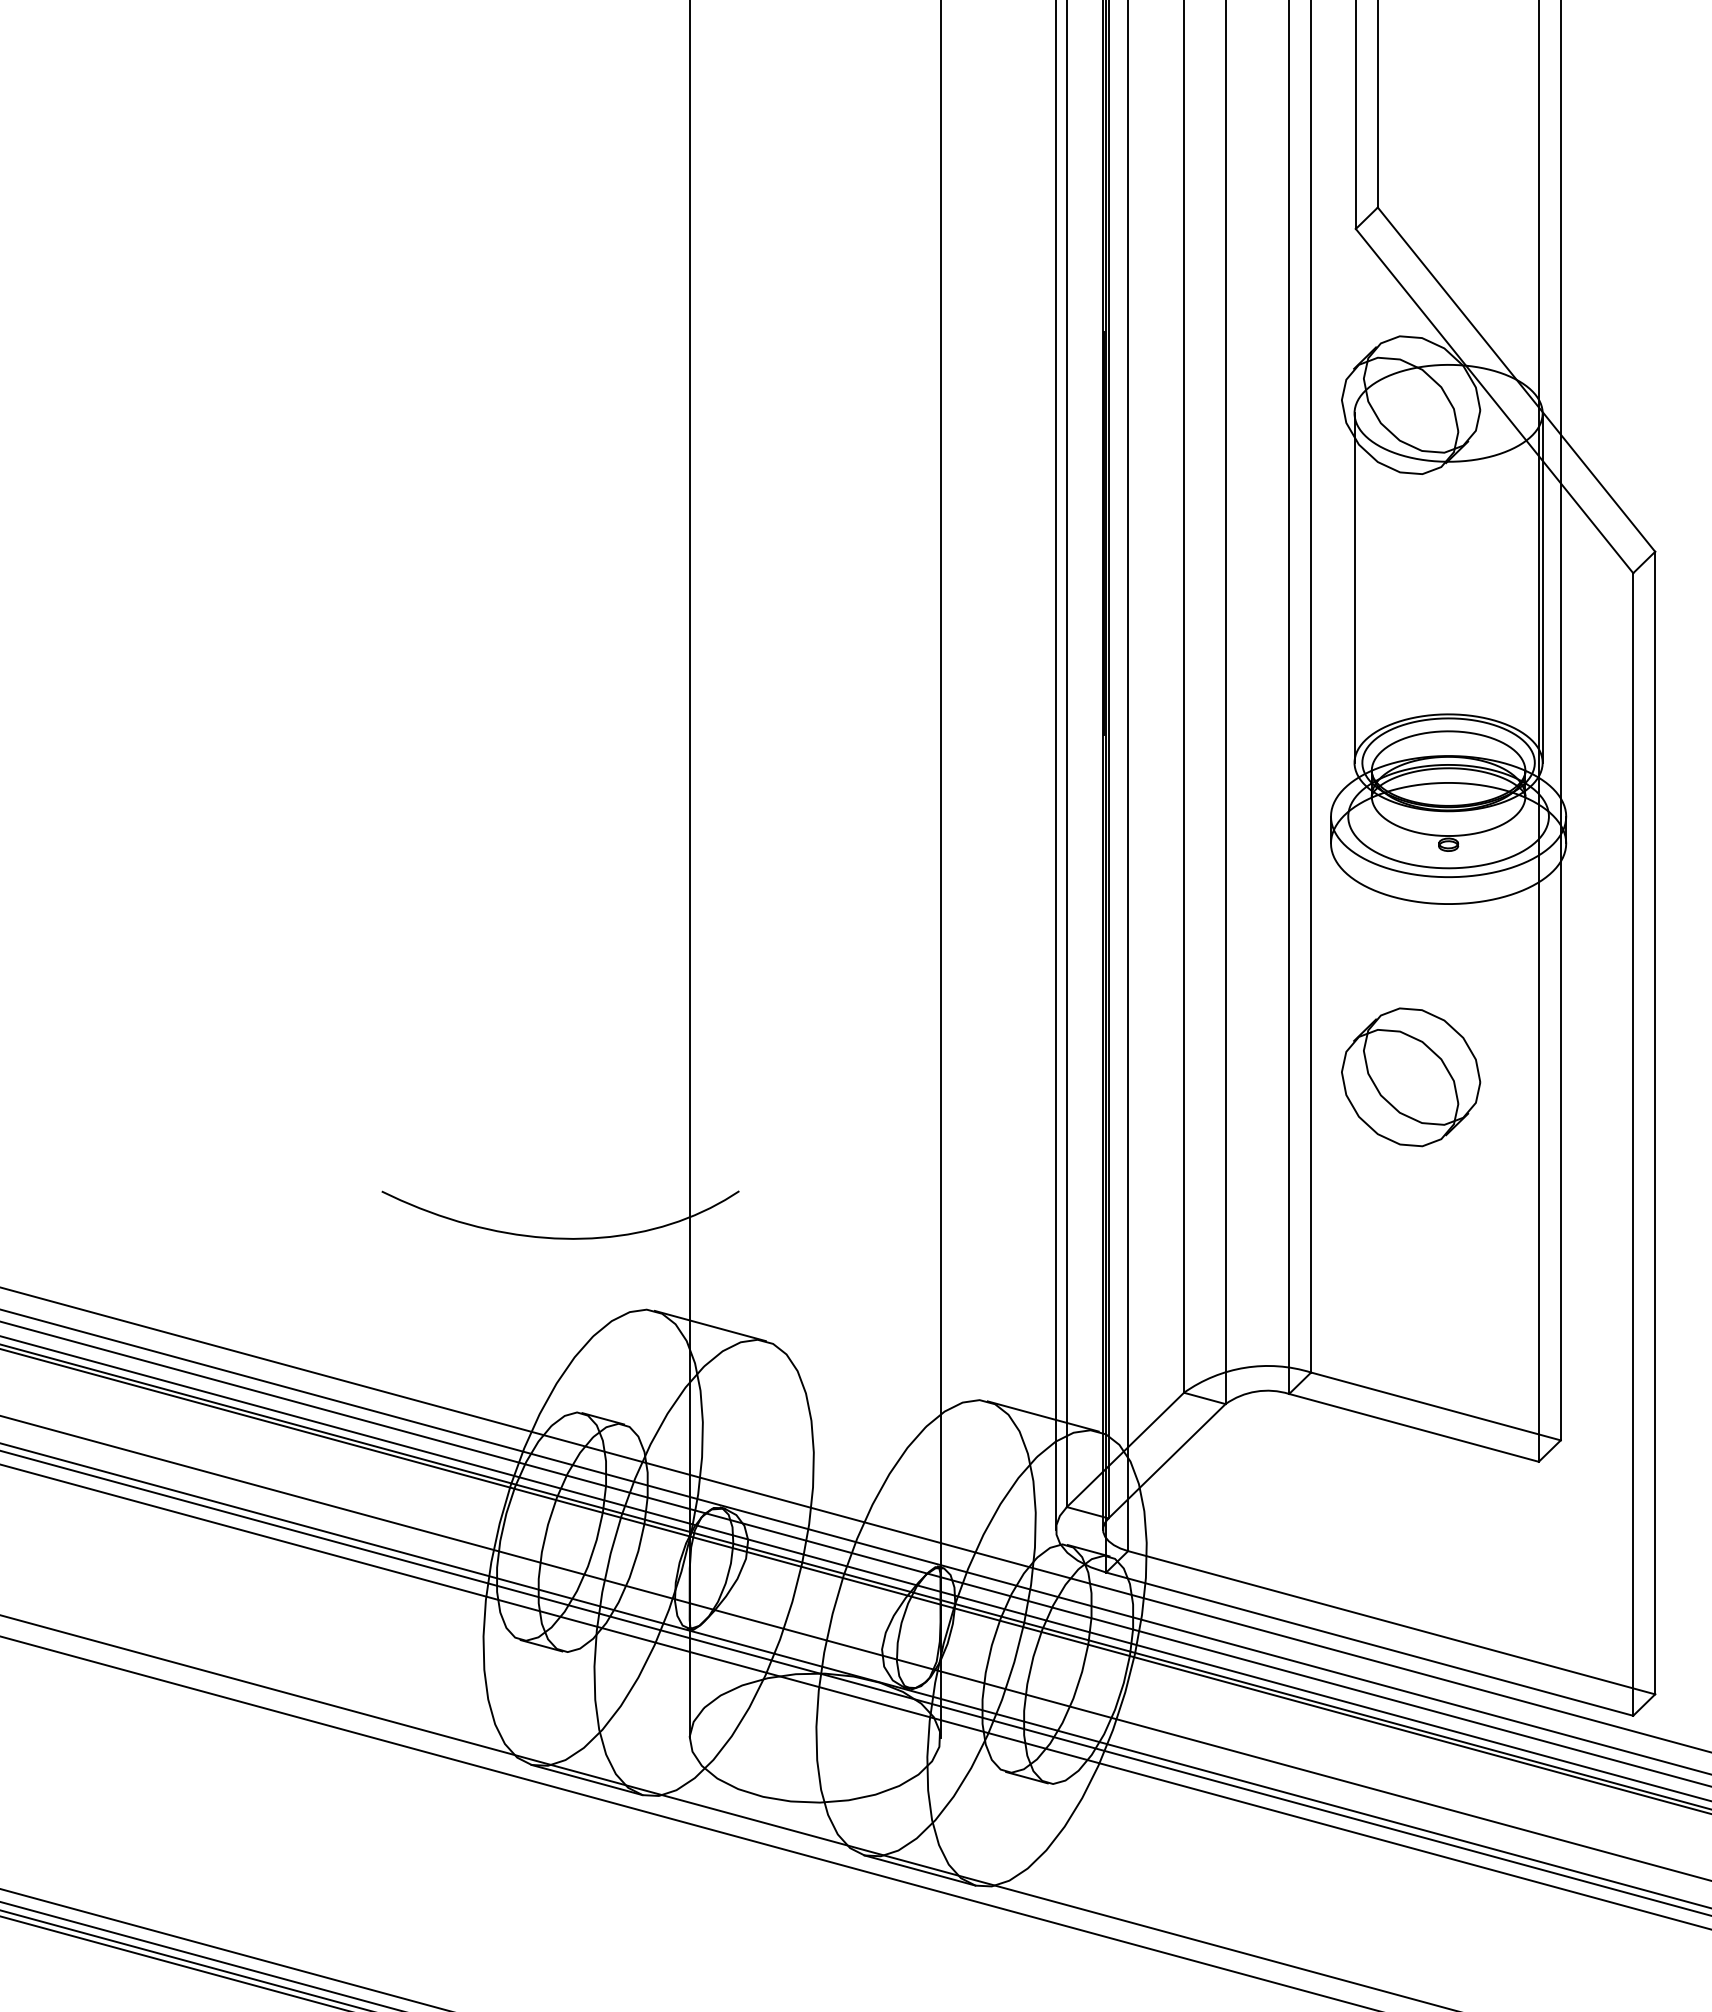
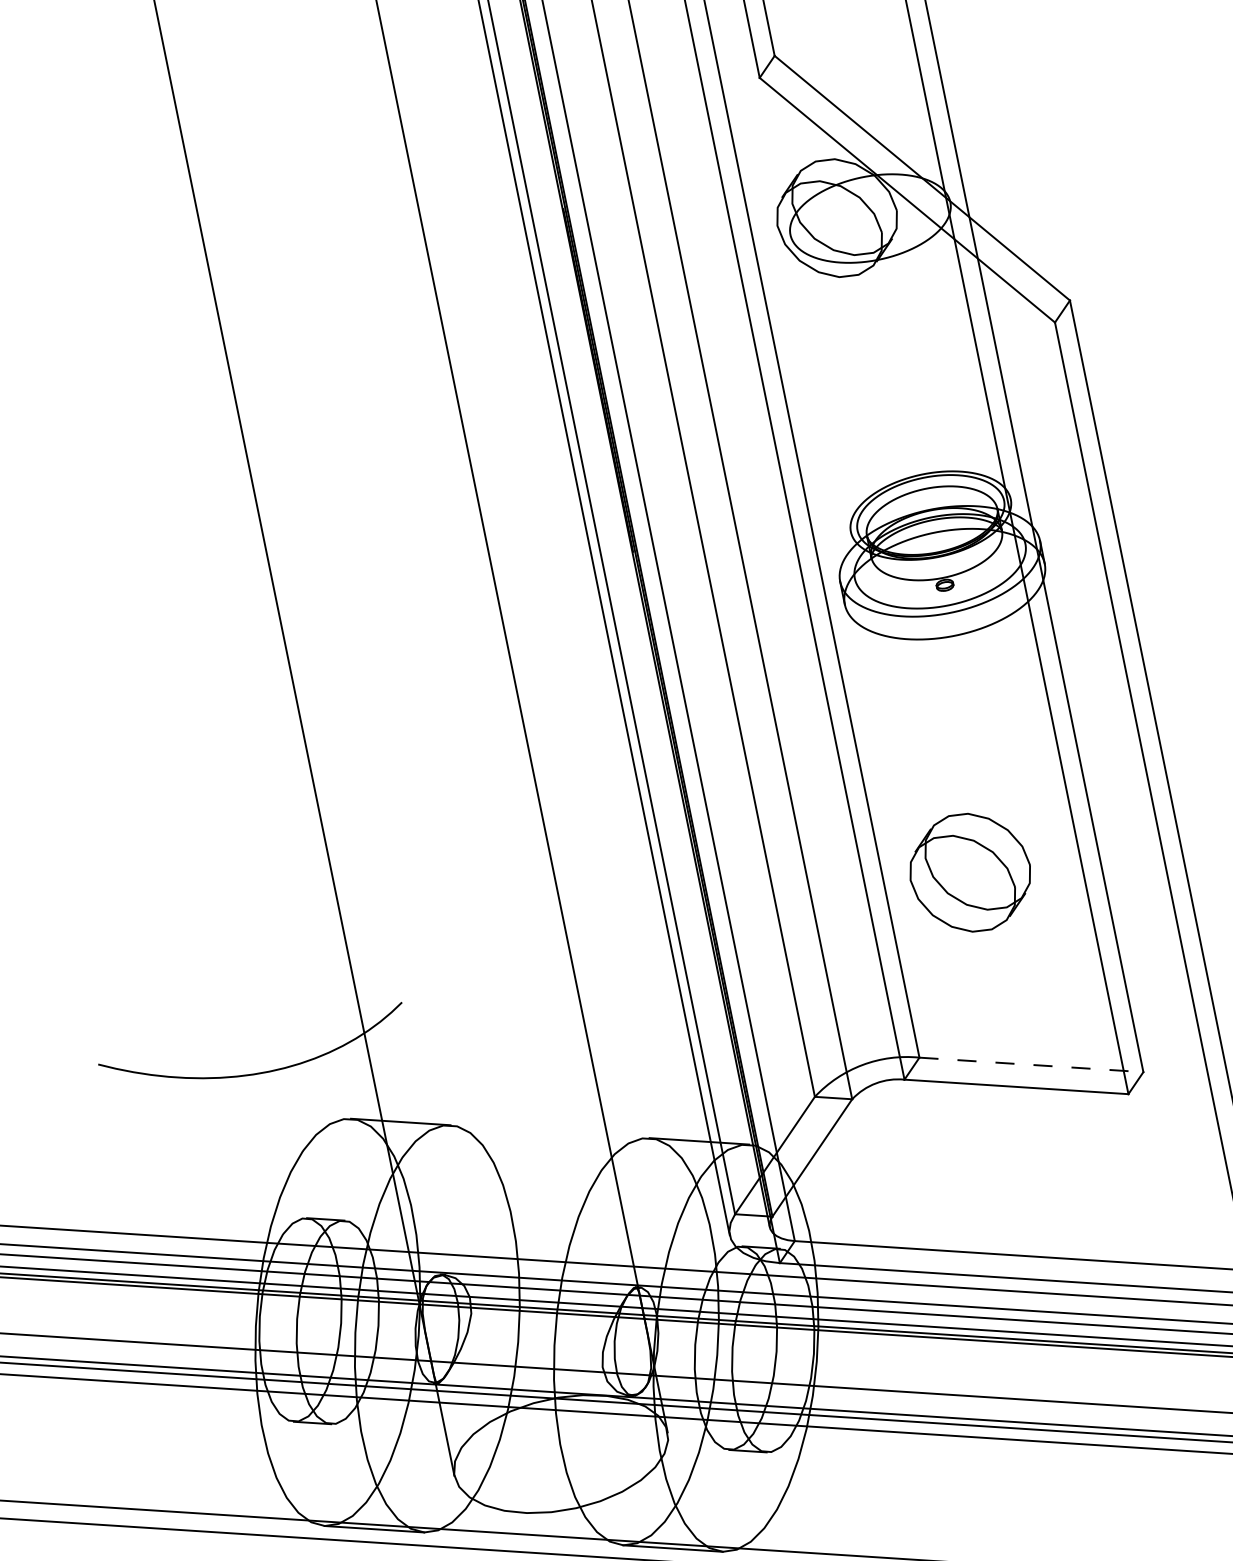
line: (1354, 587) -> (820, 382), removed
line: (1542, 587) -> (980, 350), removed
part: (1411, 1077) -> (970, 872), moved
line: (1436, 1406) -> (1031, 1064), solid -> dashed

